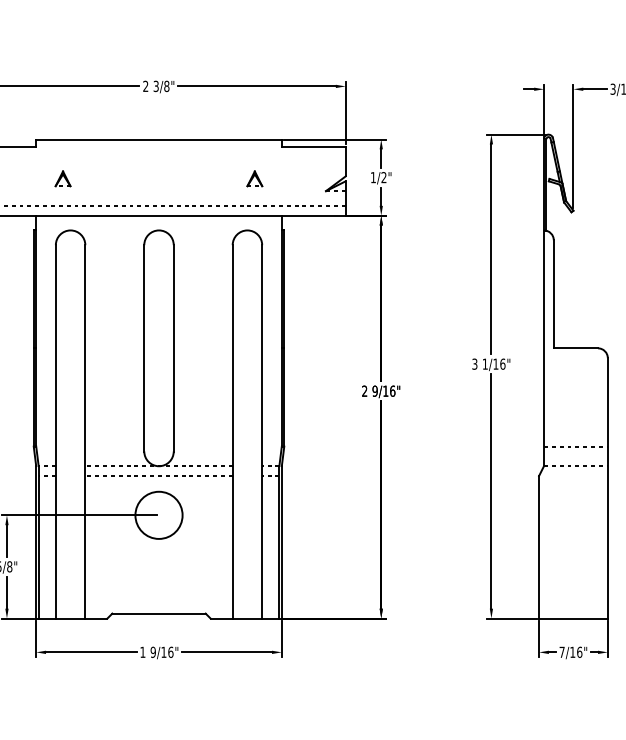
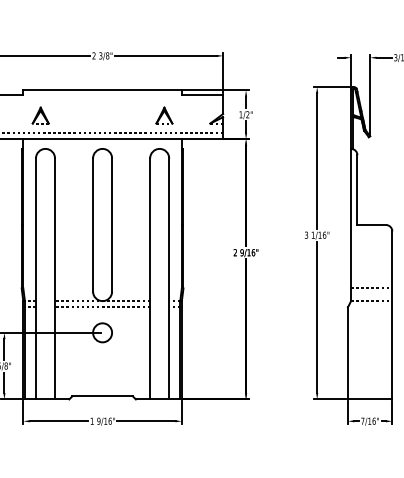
part: (62, 178) -> (40, 115), size x1.67
part: (254, 178) -> (164, 115), size x1.67
circle: (158, 514) -> (102, 332), size x0.62

